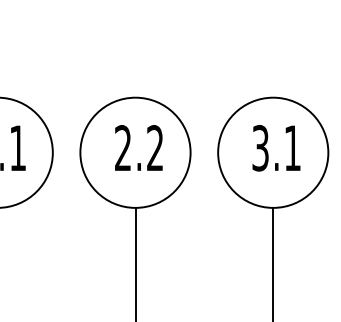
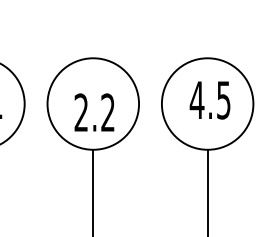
text: (138, 147) -> (94, 112), moved
text: (275, 148) -> (209, 100), 3.1 -> 4.5

